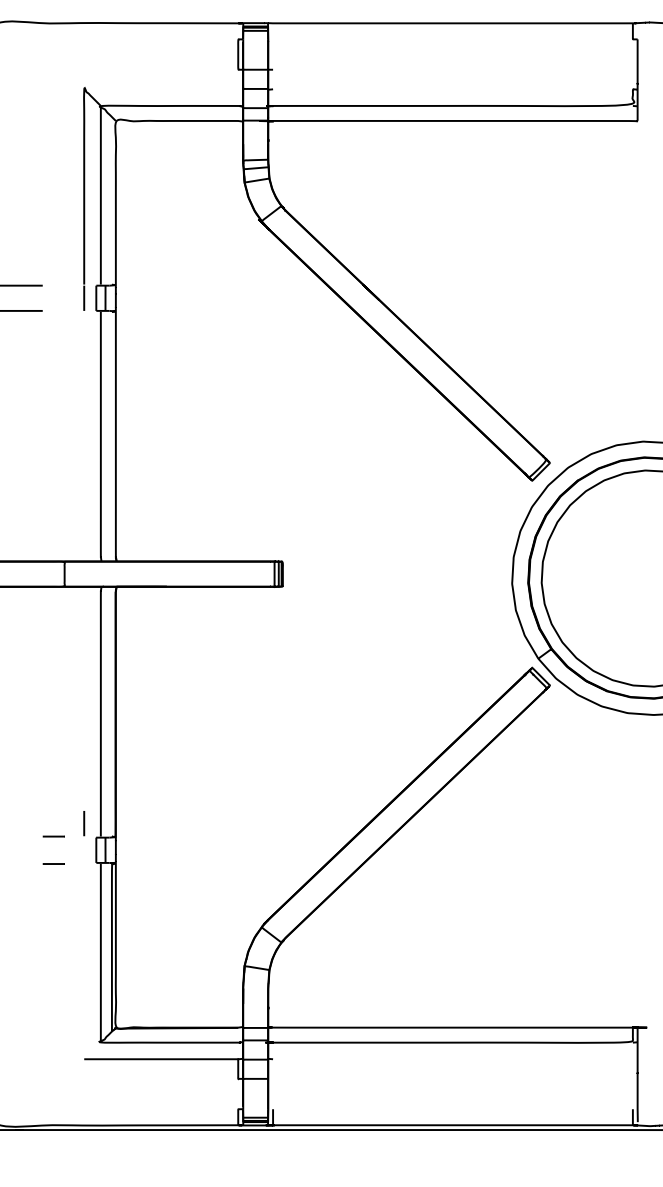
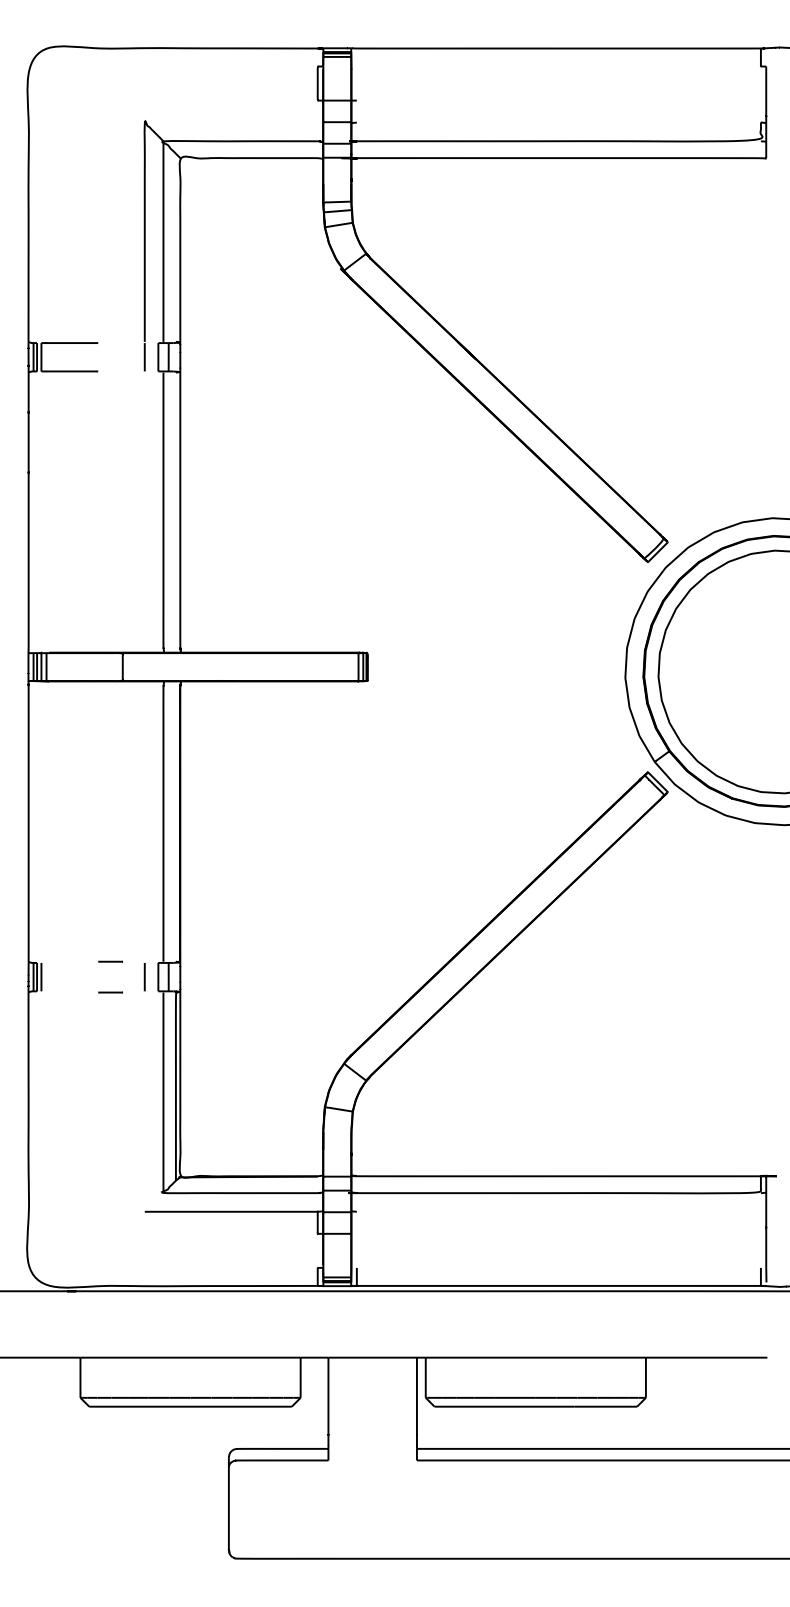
line: (83, 823) -> (144, 977), moved

